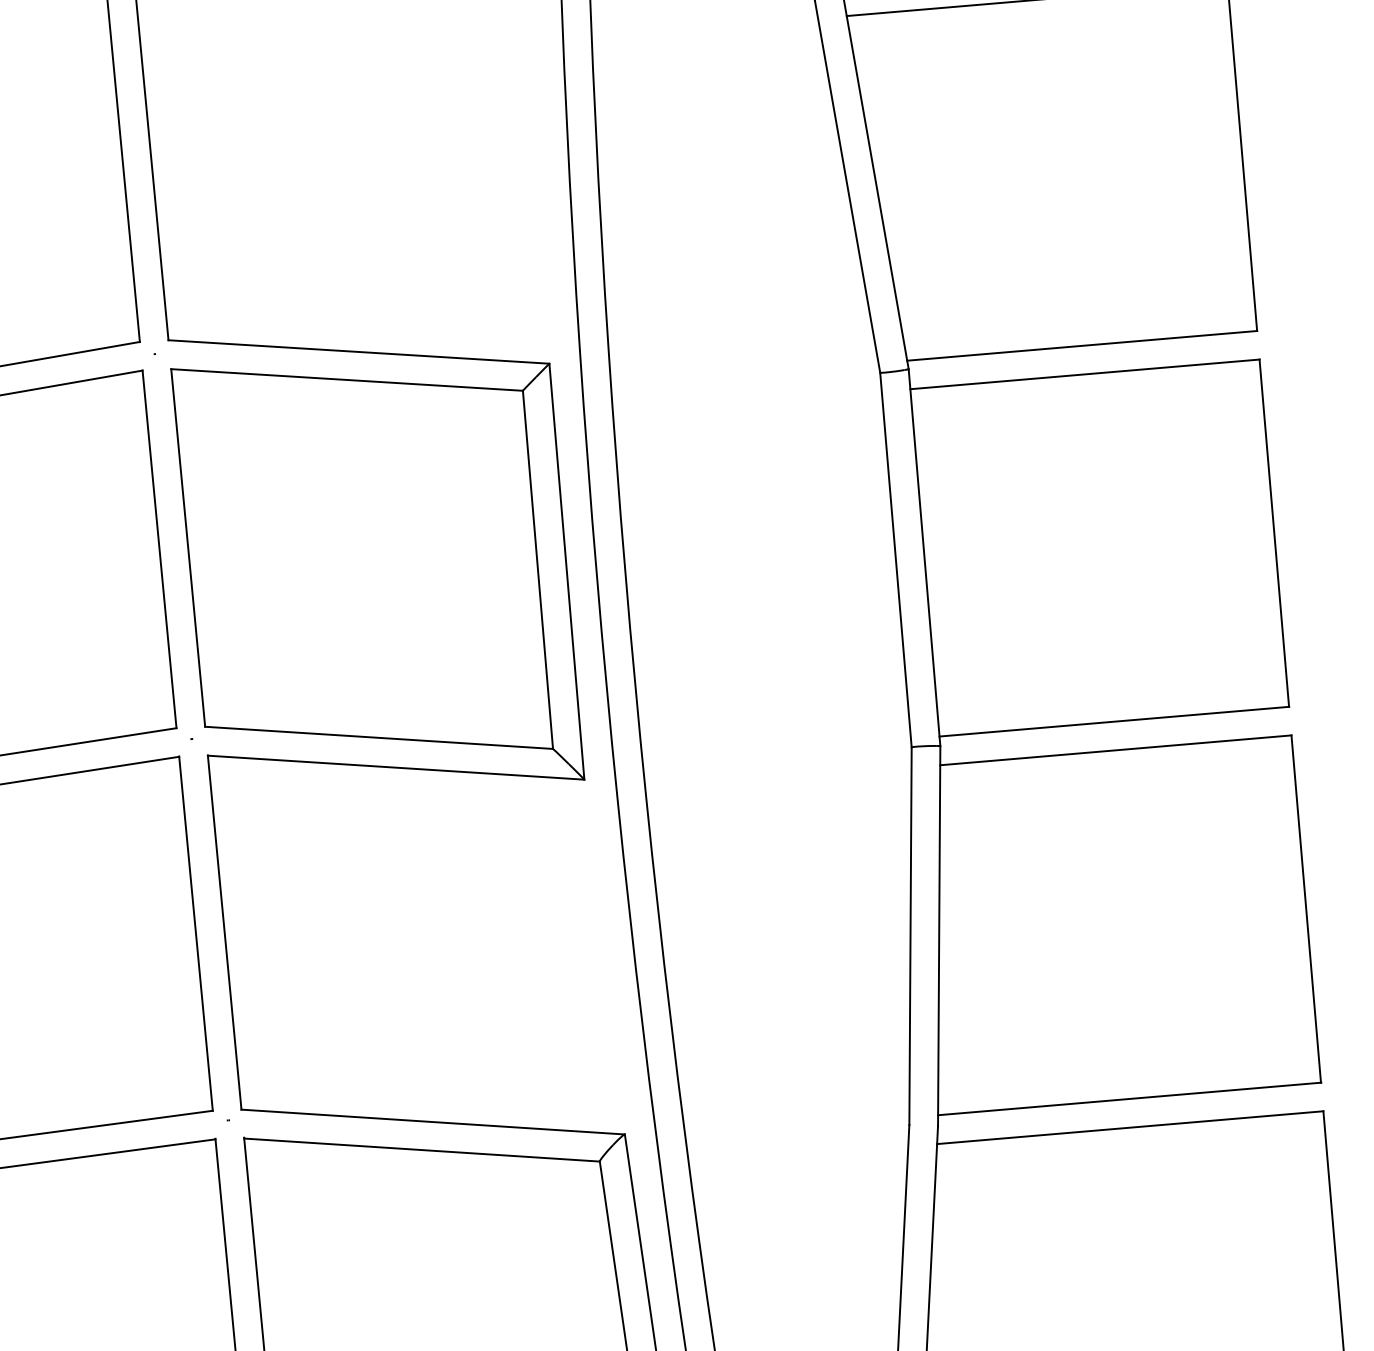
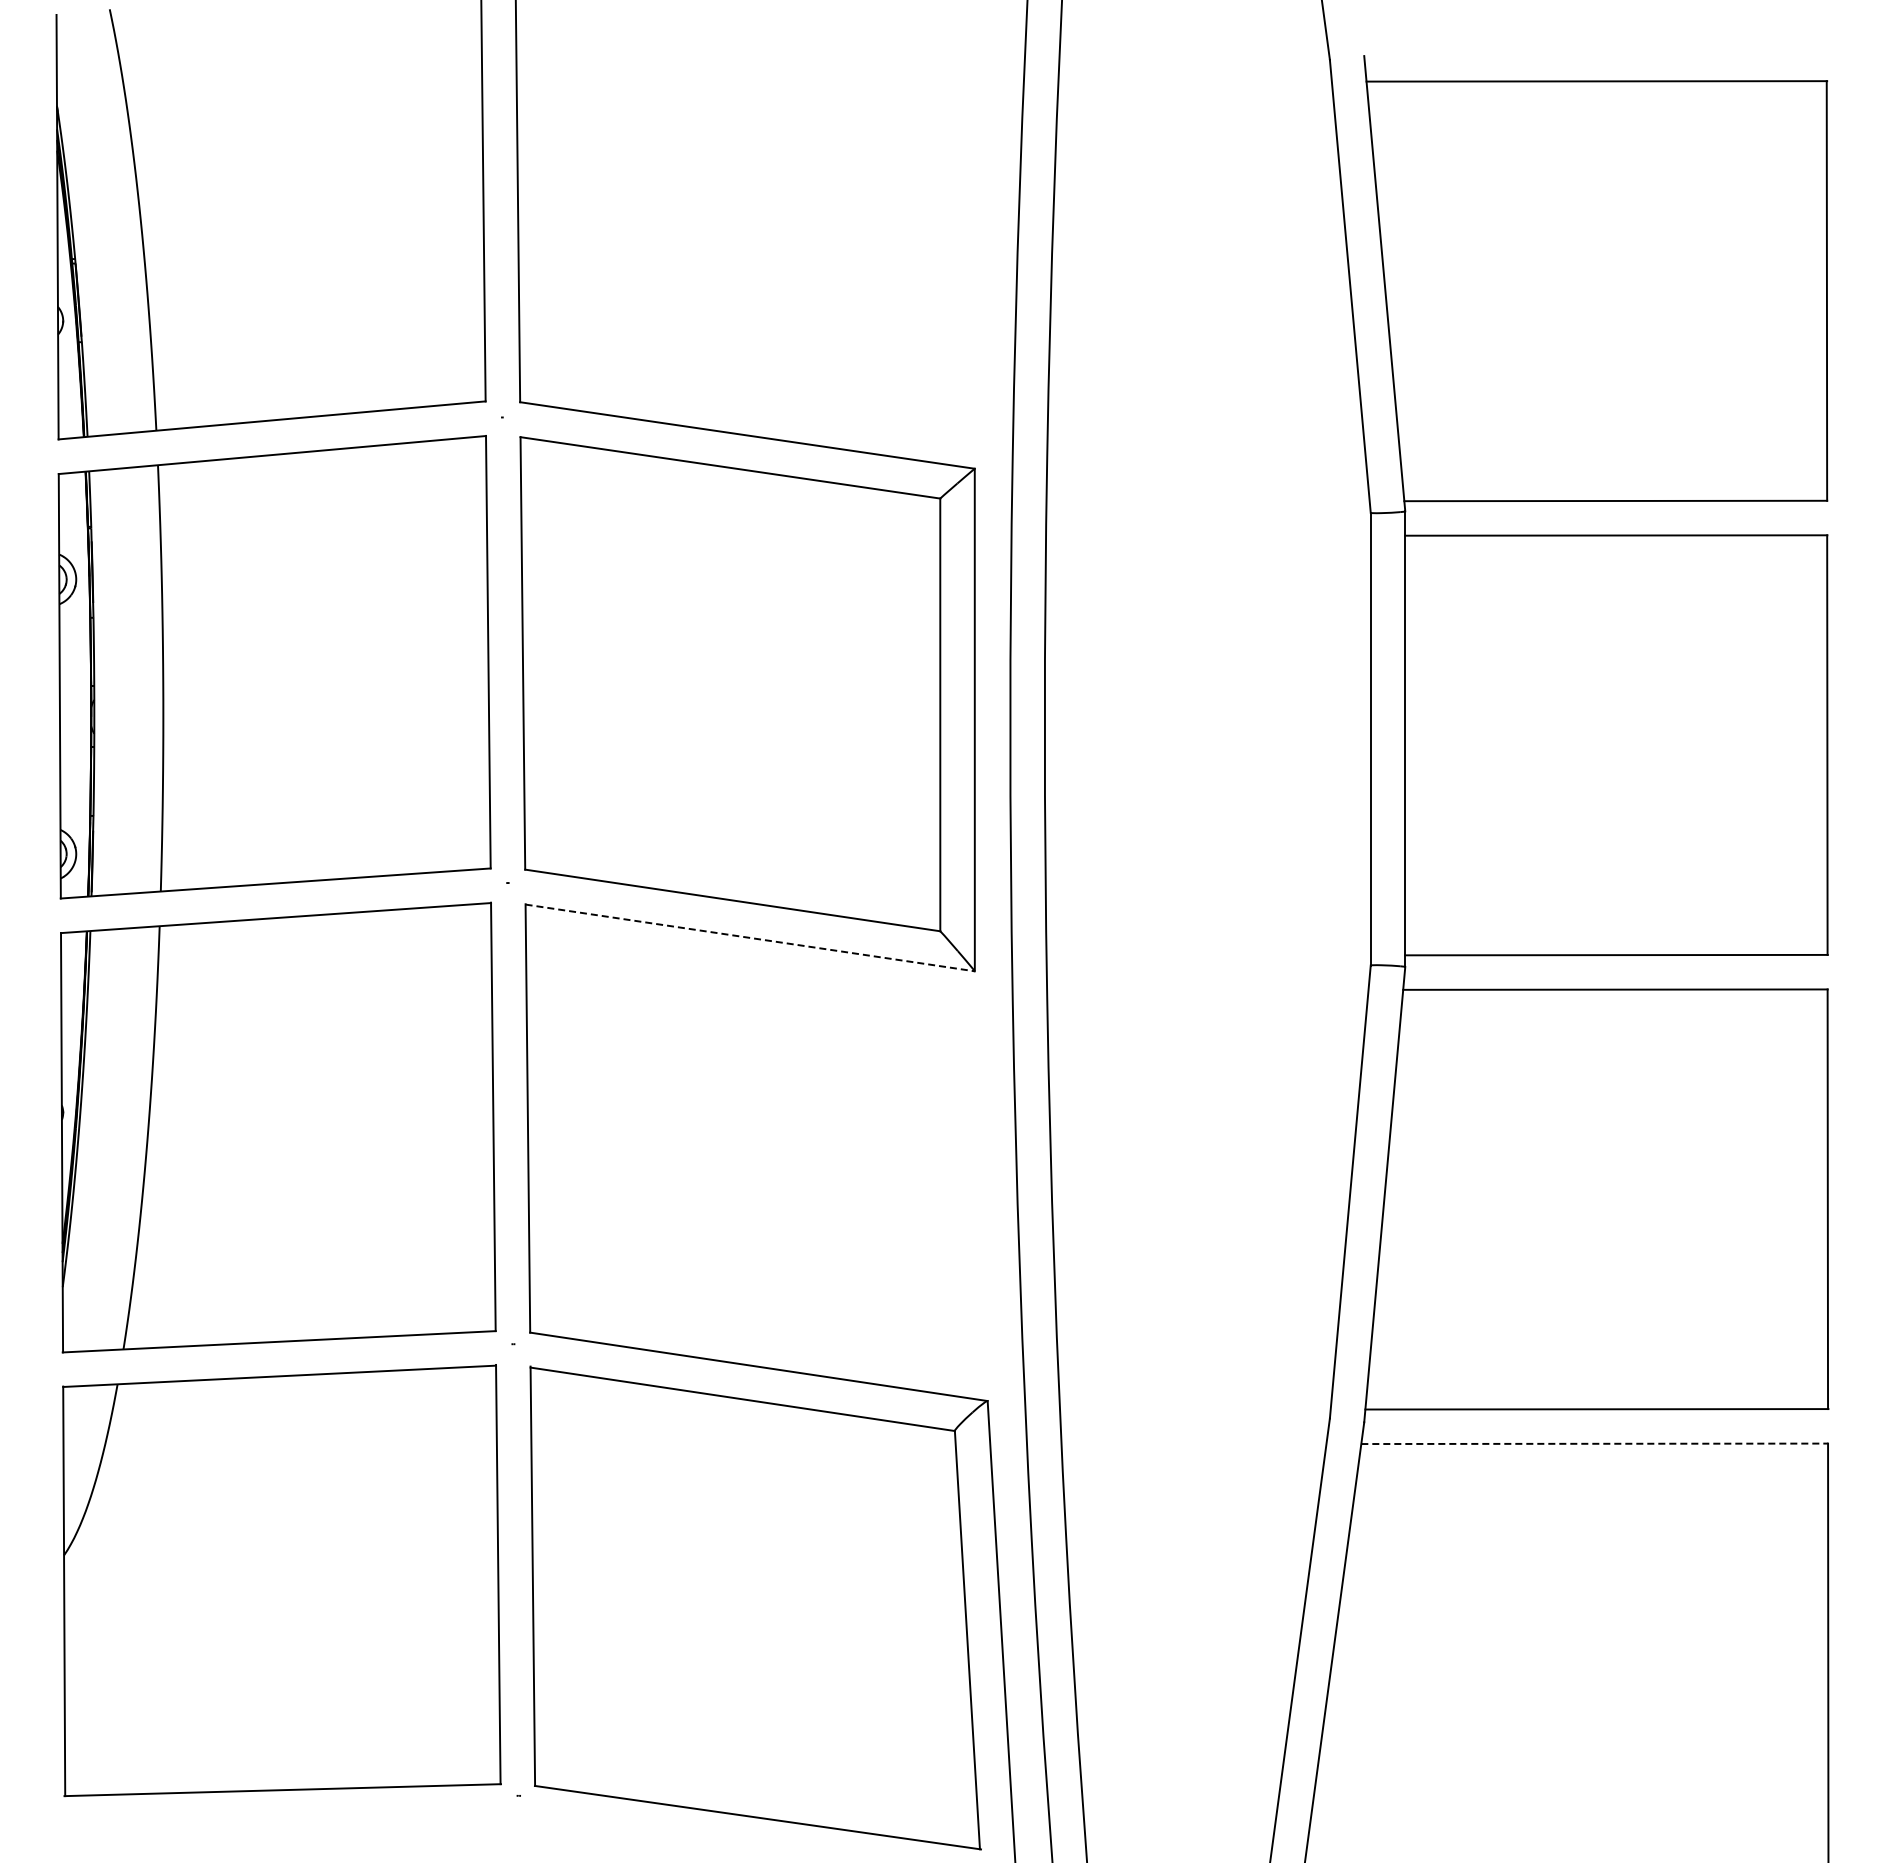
line: (396, 768) -> (750, 938), solid -> dashed
line: (1130, 1127) -> (1595, 1443), solid -> dashed

